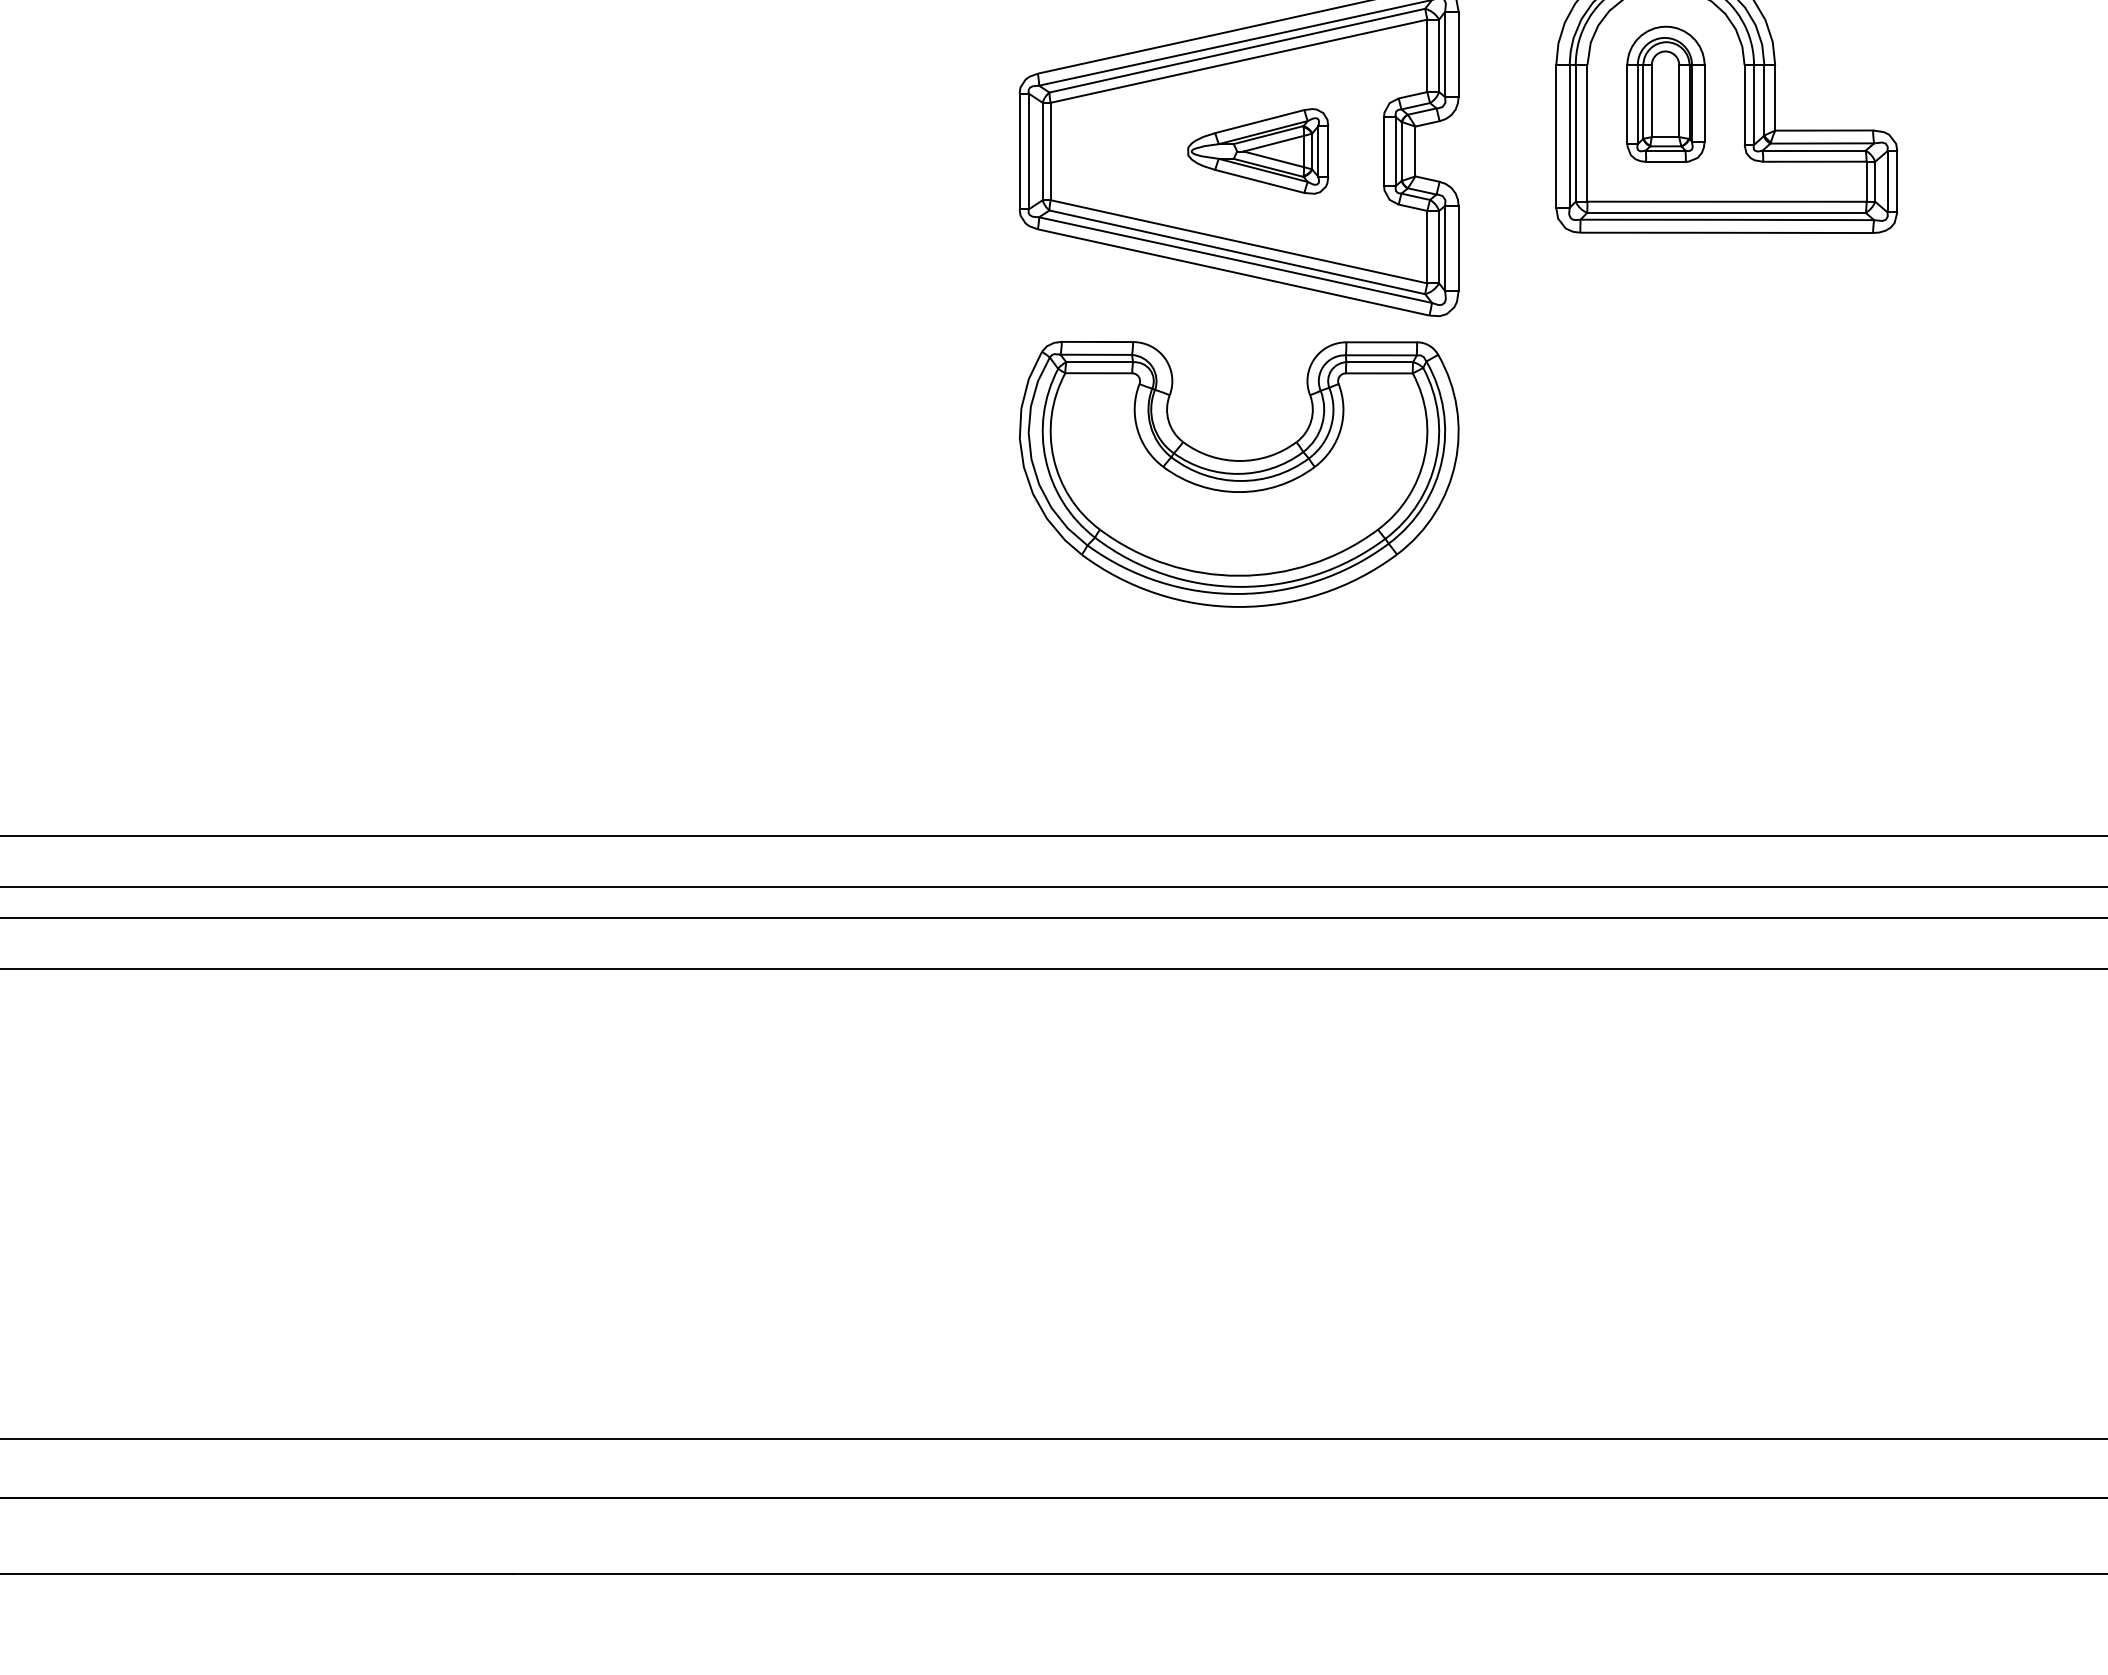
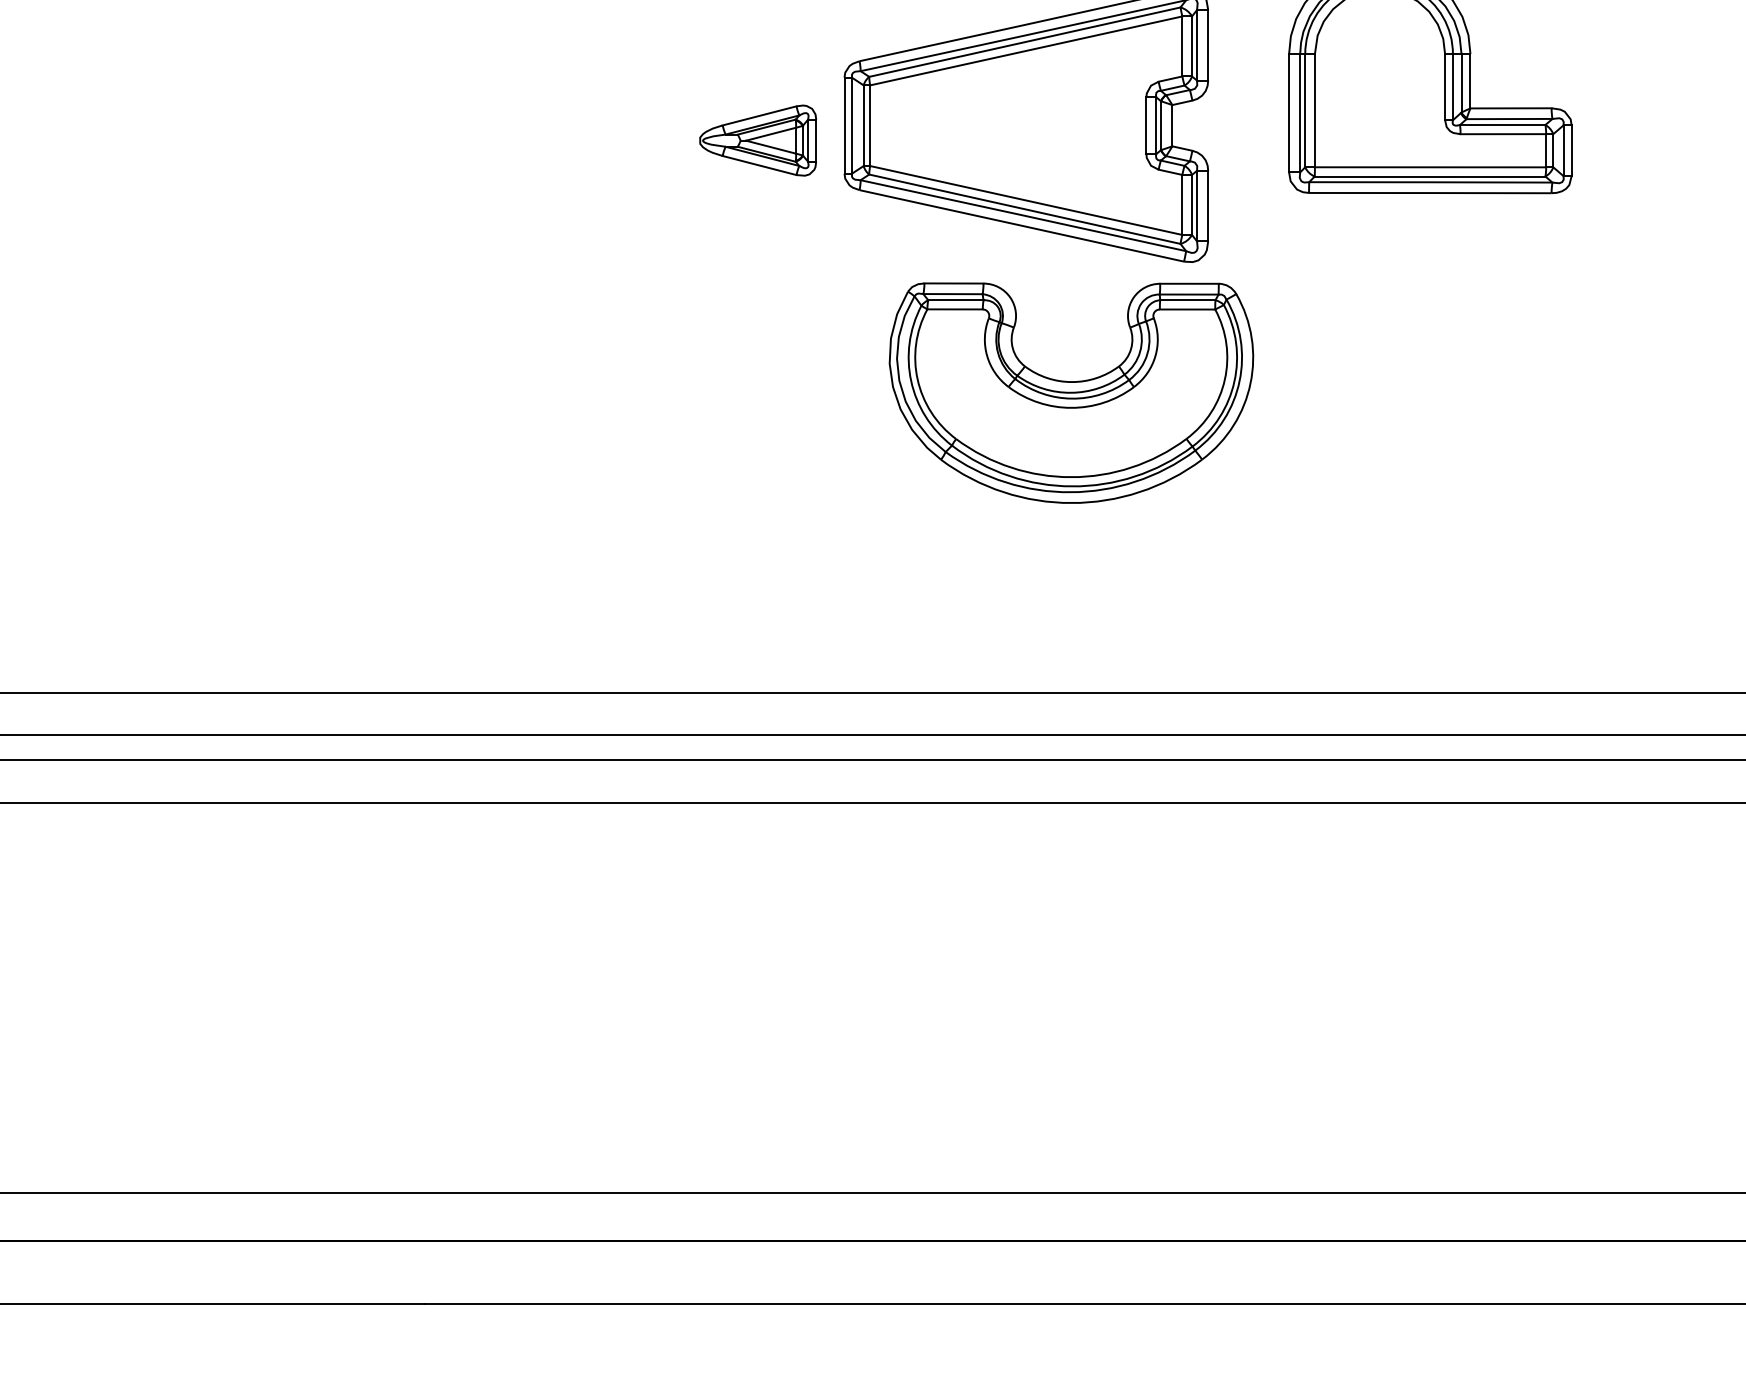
part: (1665, 94) -> (1379, 78), removed
part: (1257, 151) -> (757, 140), moved
part: (1239, 473) -> (1071, 392), moved

